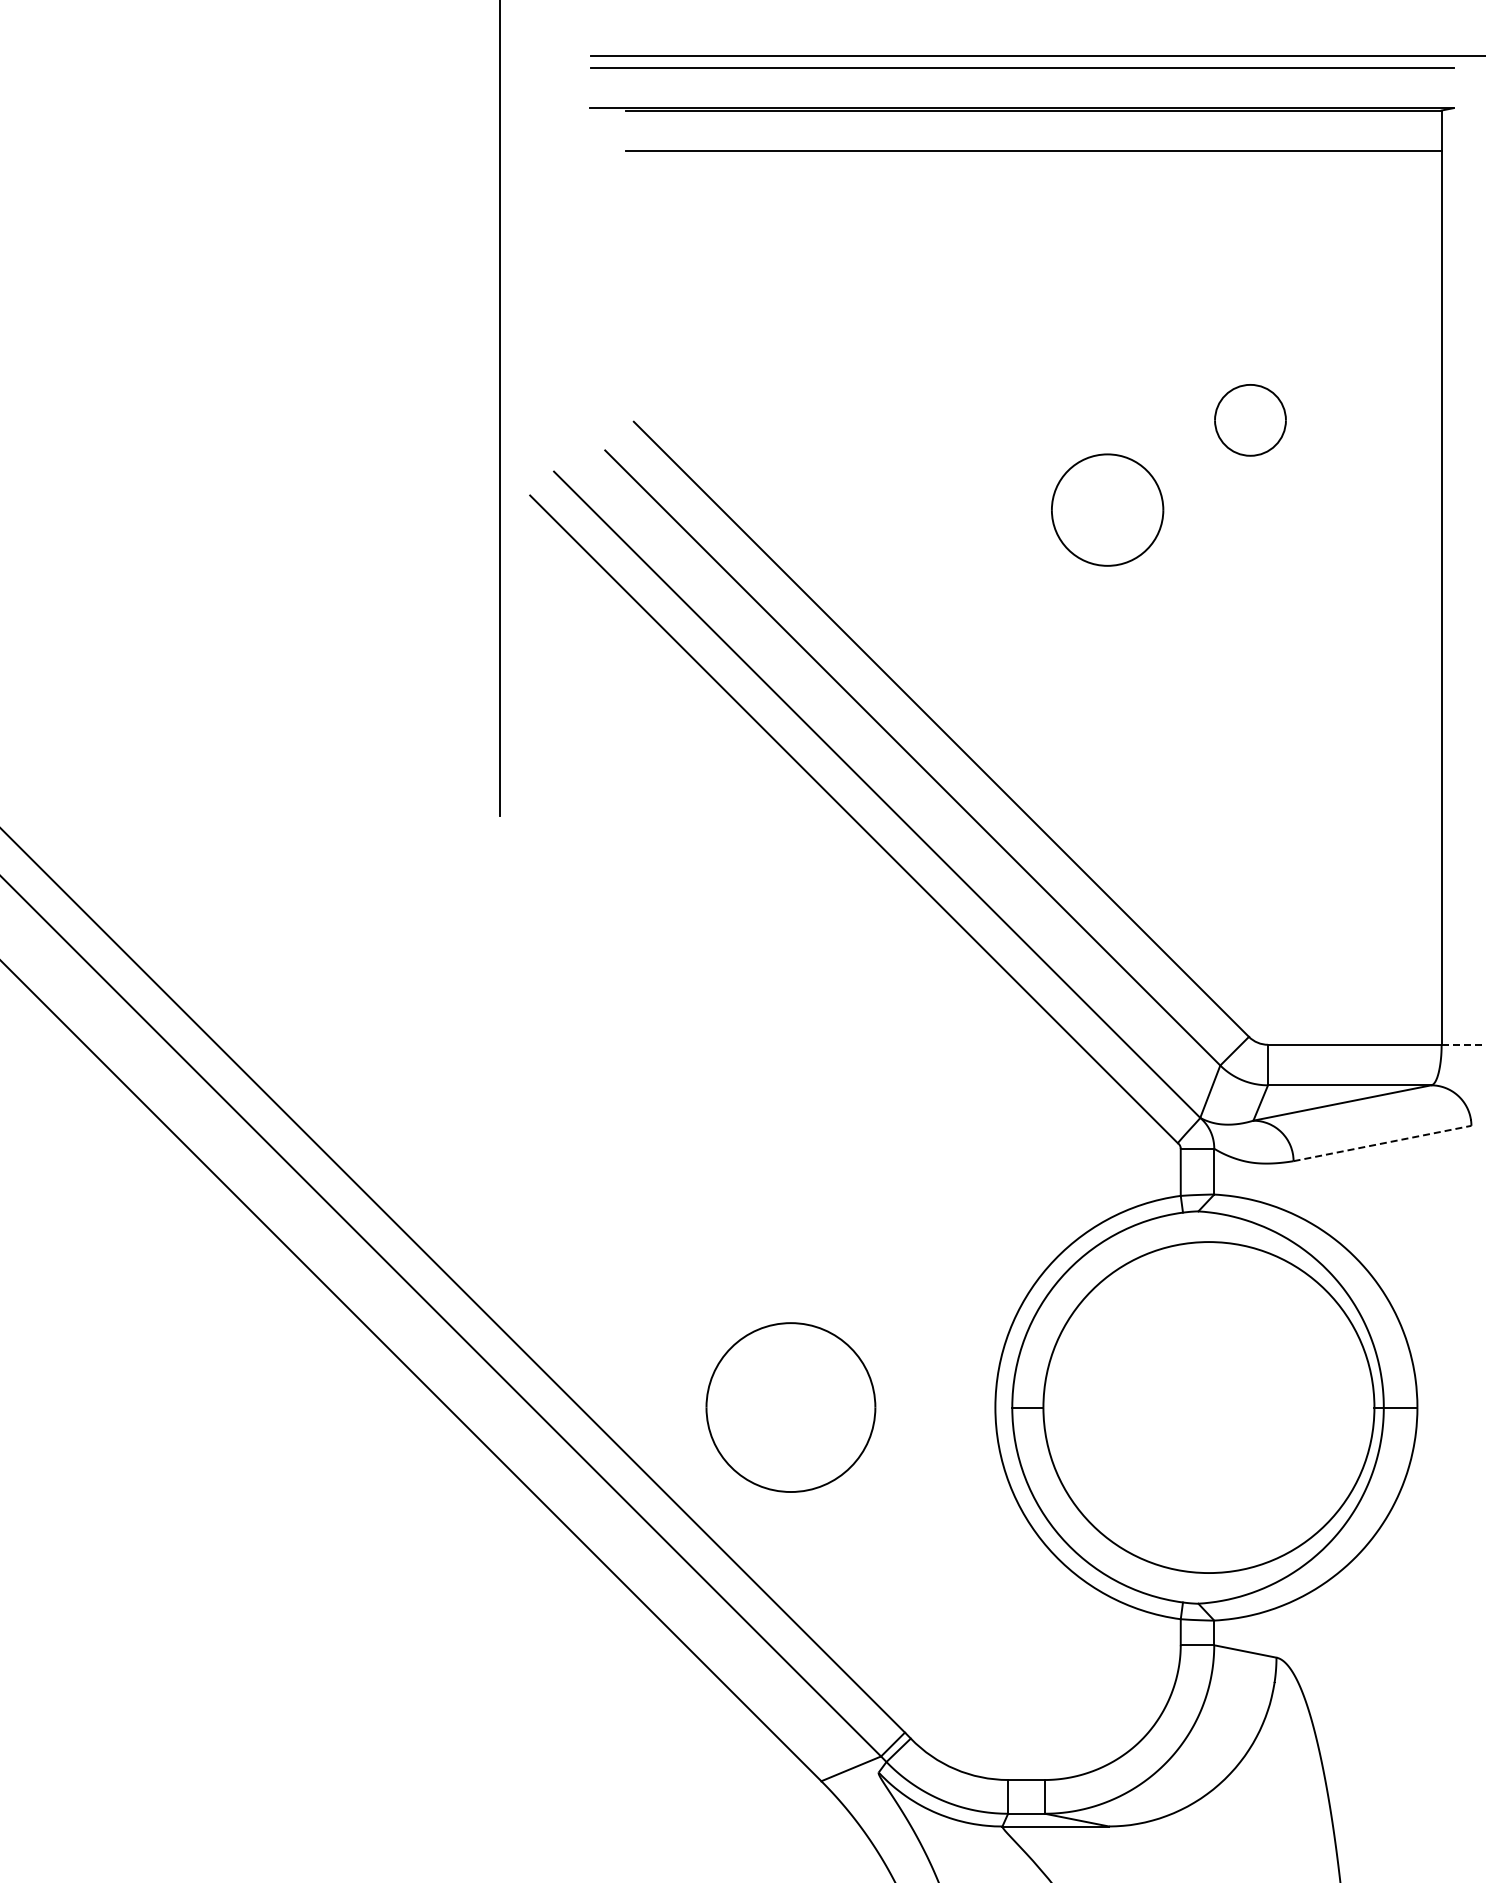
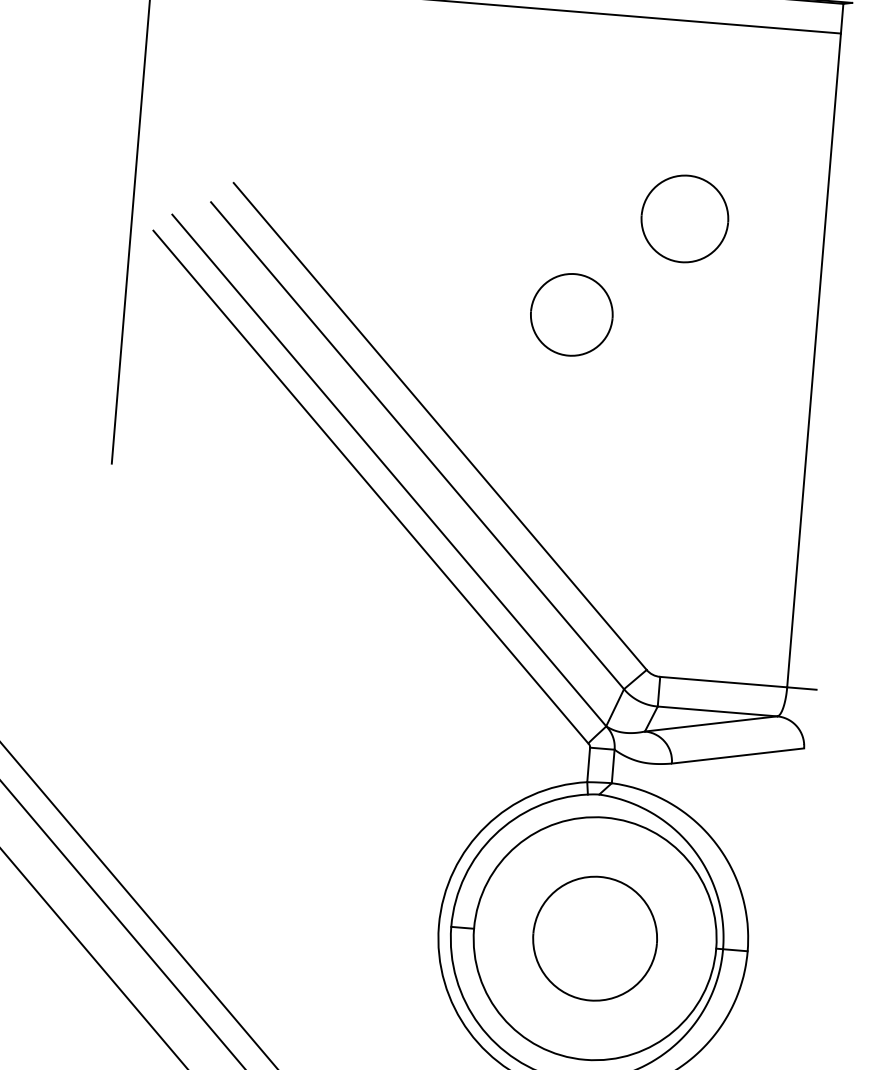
part: (1250, 420) -> (684, 219), size x1.67
part: (1107, 509) -> (571, 314), moved
line: (1462, 1044) -> (802, 688), dashed -> solid
line: (1382, 1143) -> (737, 755), dashed -> solid
part: (790, 1407) -> (594, 938), moved

